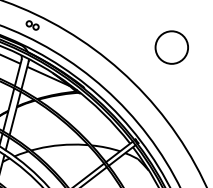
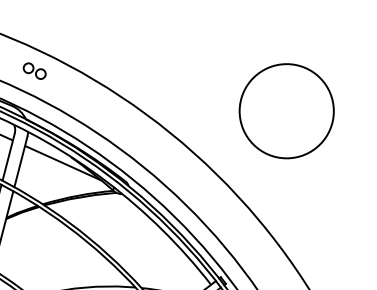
circle: (171, 47) -> (285, 110), size x1.6

